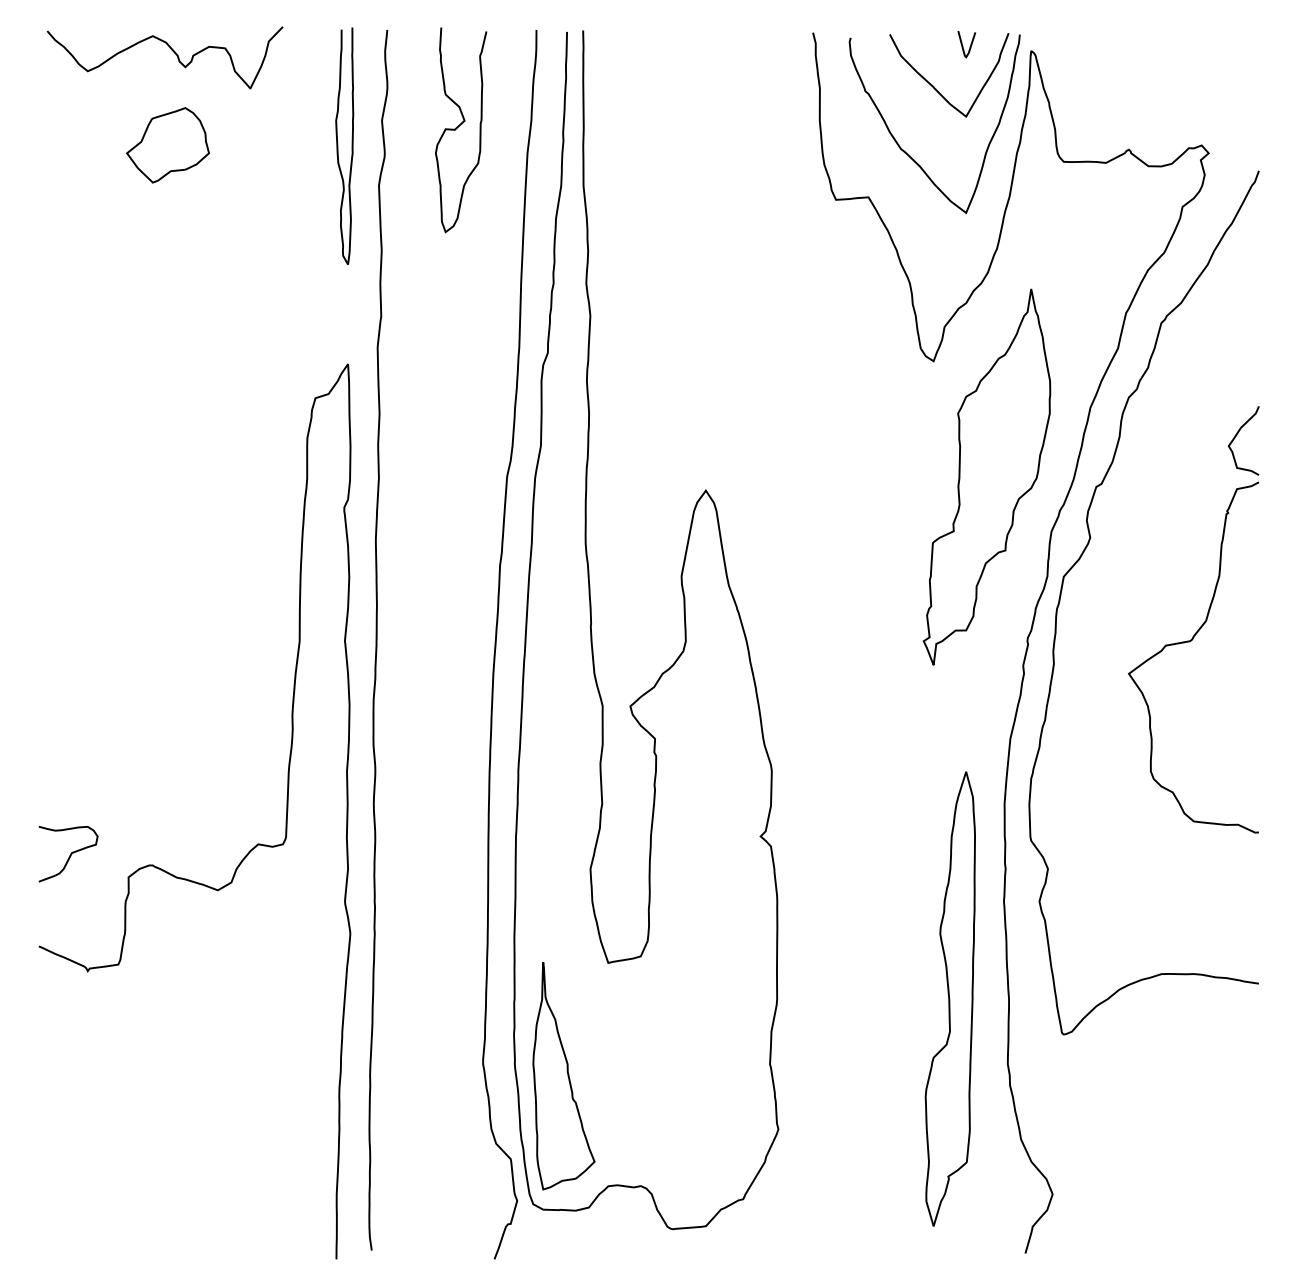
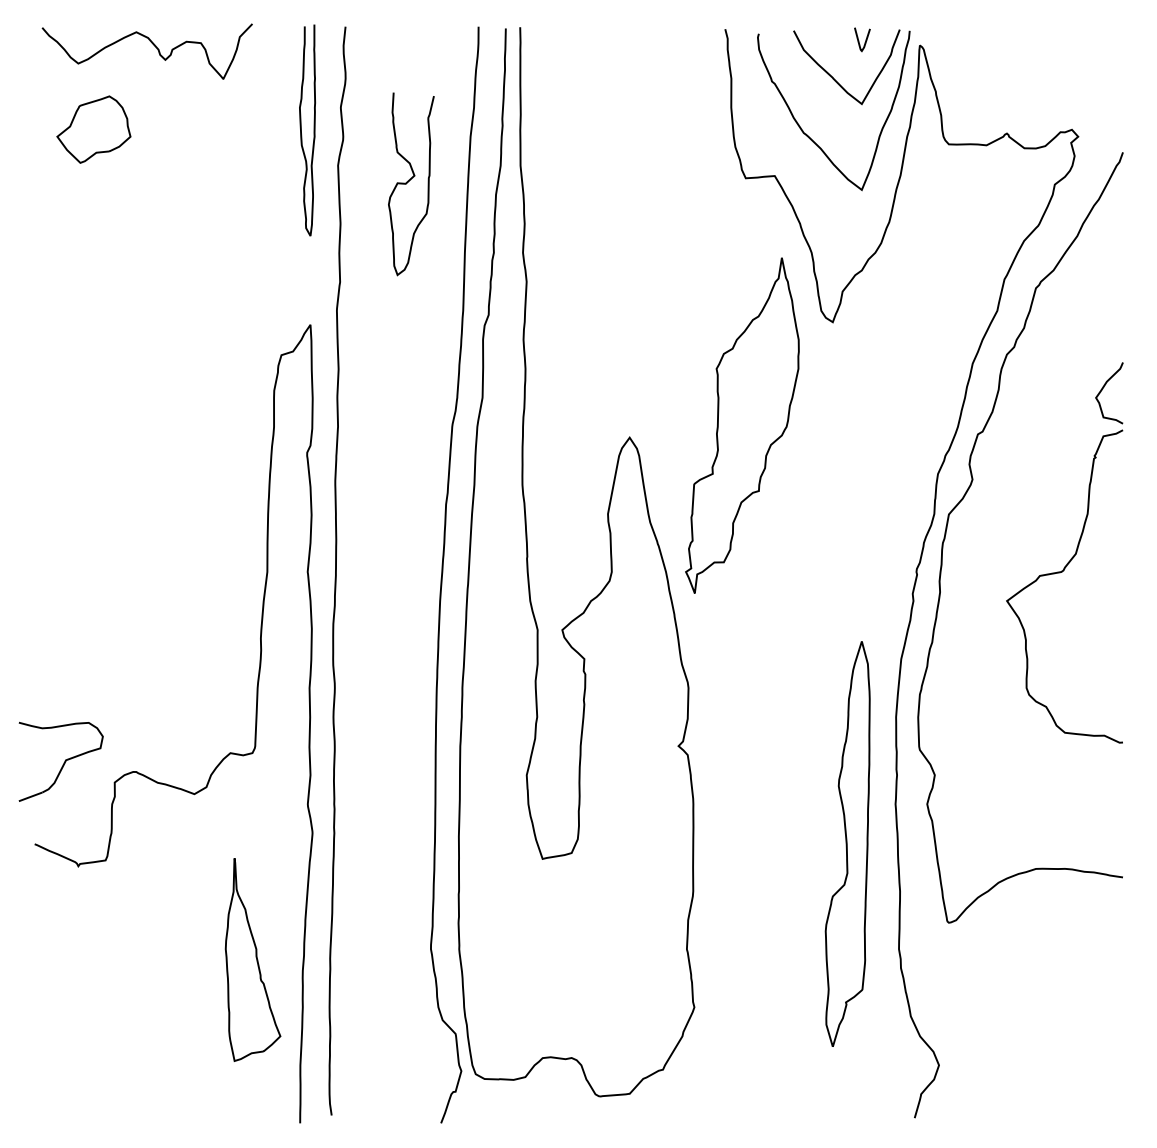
curve: (459, 127) -> (409, 181), moved
part: (167, 145) -> (93, 129), moved
part: (987, 477) -> (742, 425), moved
part: (67, 853) -> (60, 761), size x1.6
part: (950, 998) -> (847, 843), moved
part: (563, 1075) -> (252, 959), moved

